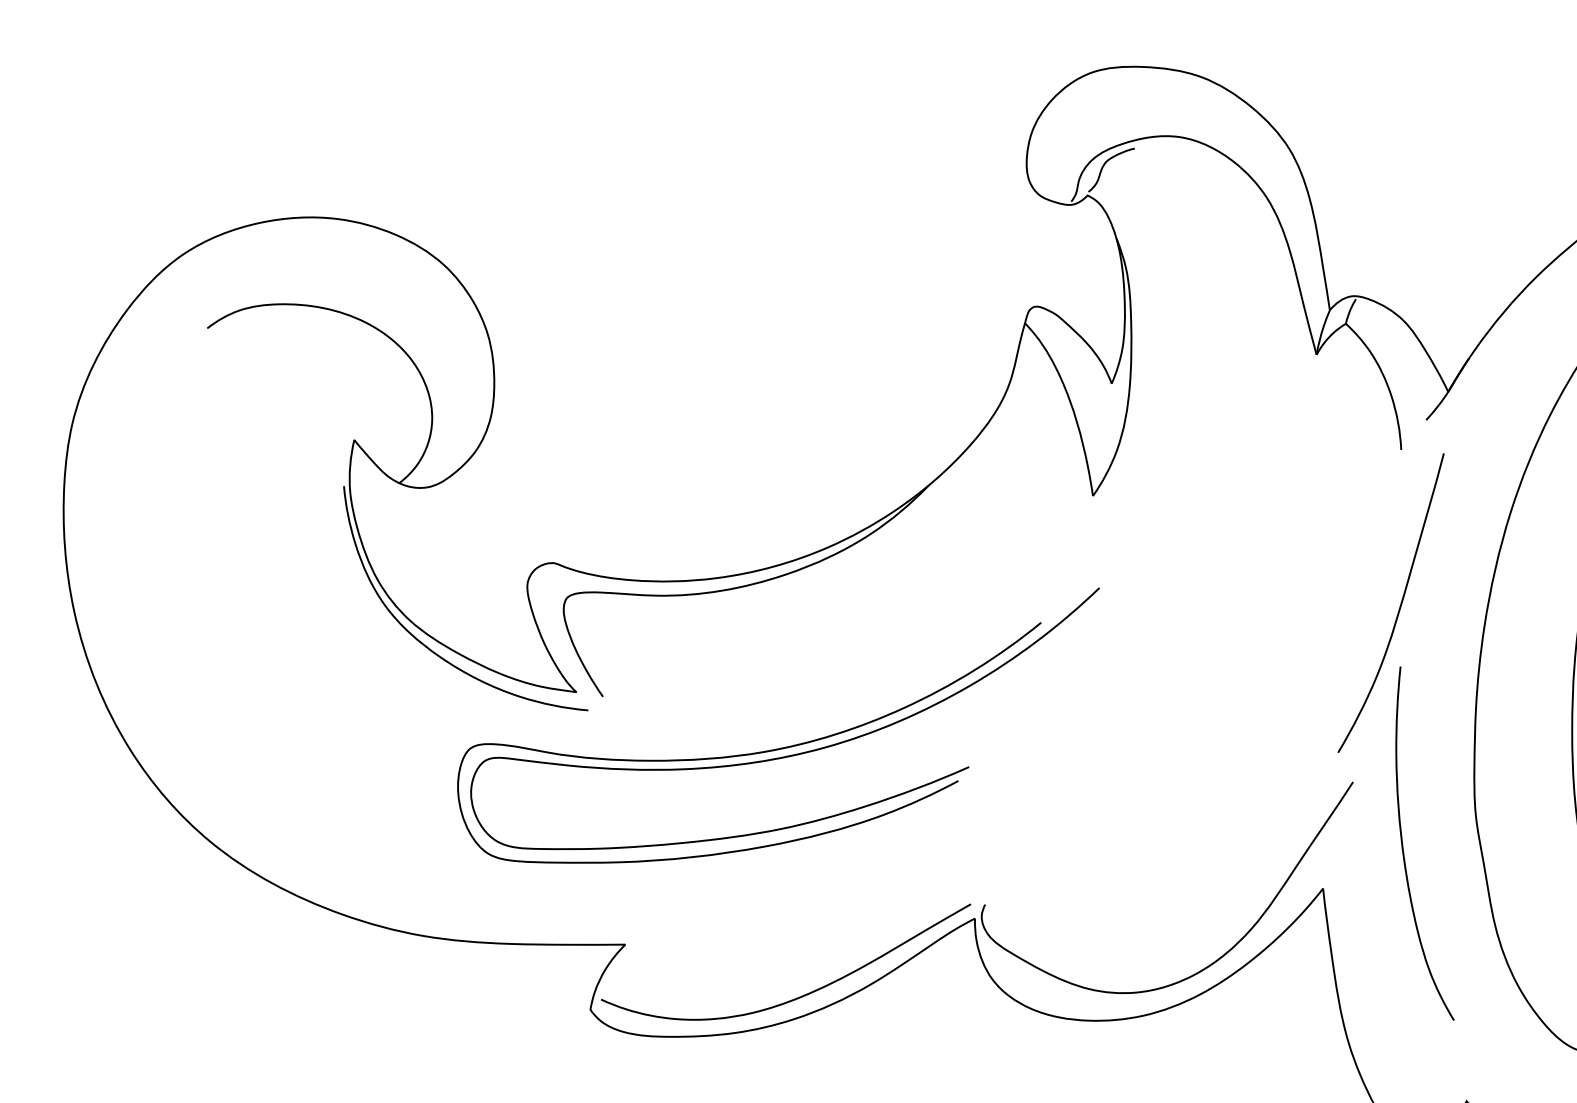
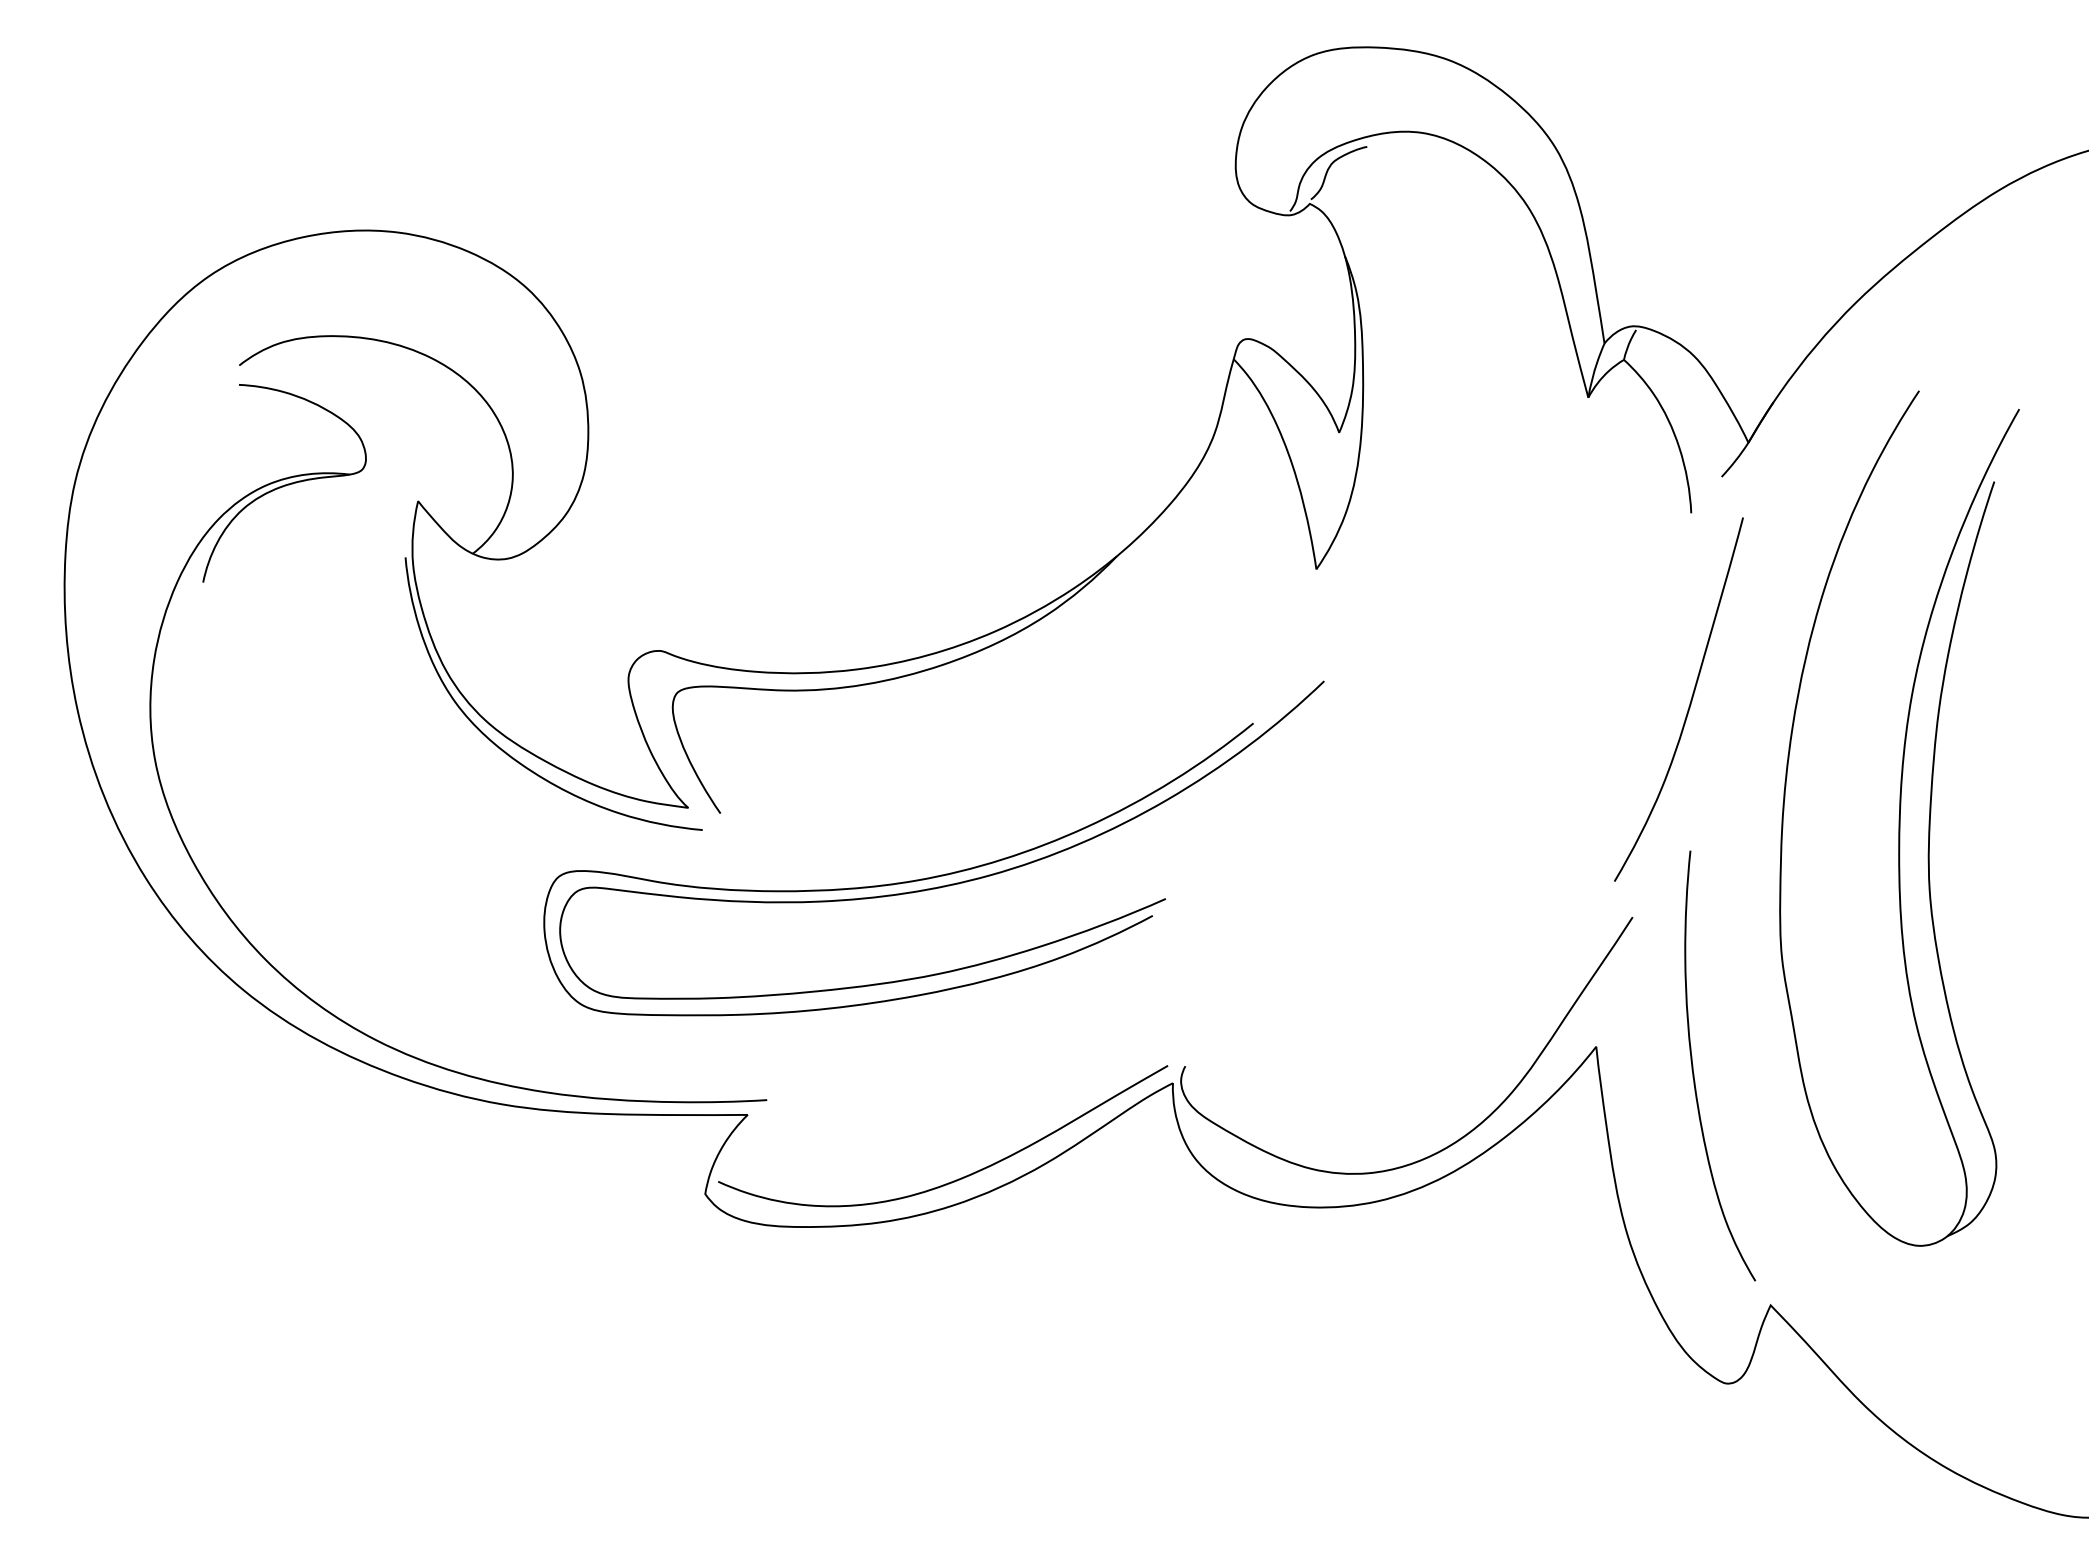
part: (195, 776) -> (225, 910), added
curve: (1403, 843) -> (1693, 1065), moved

